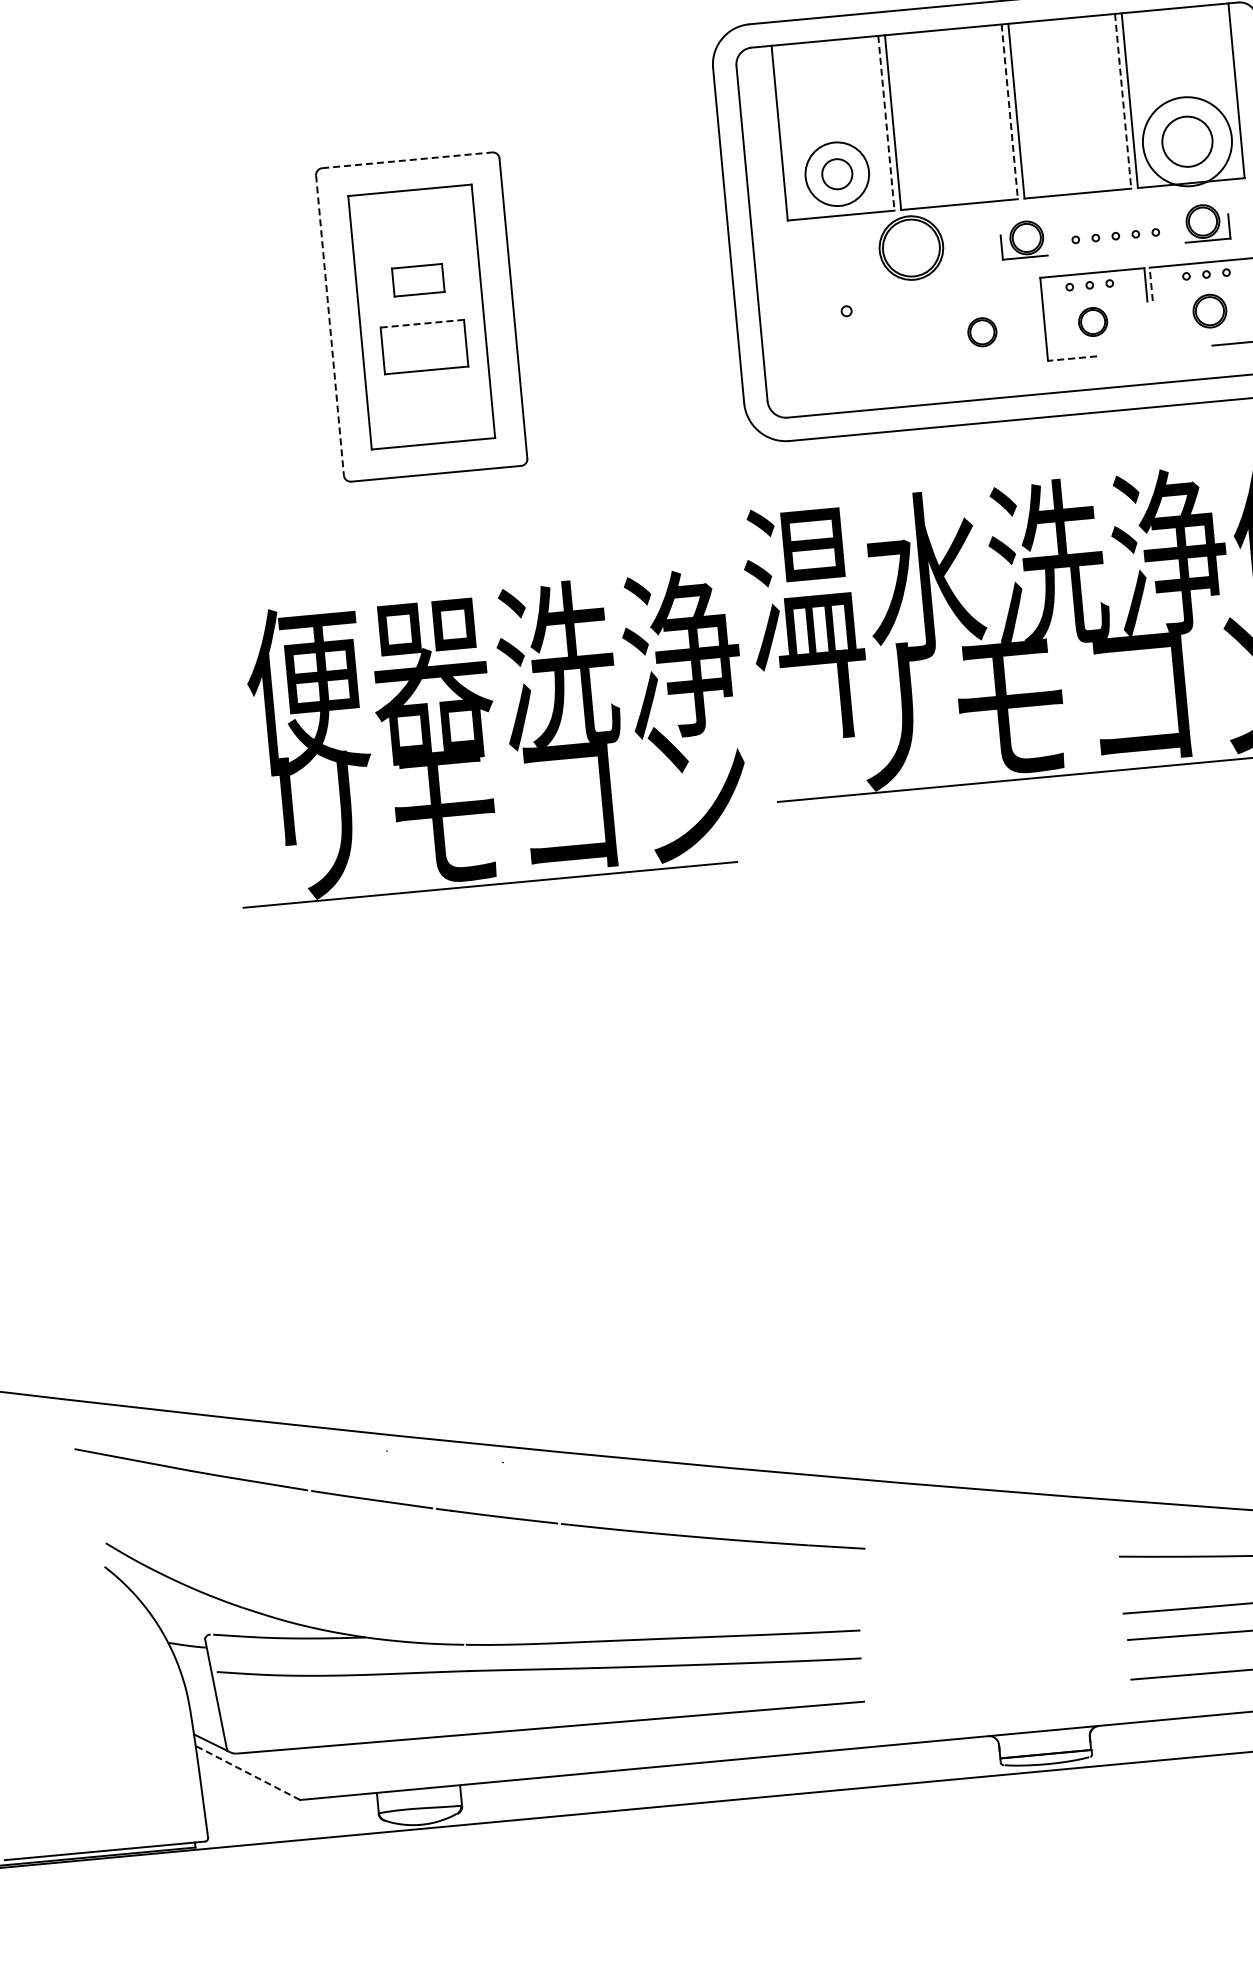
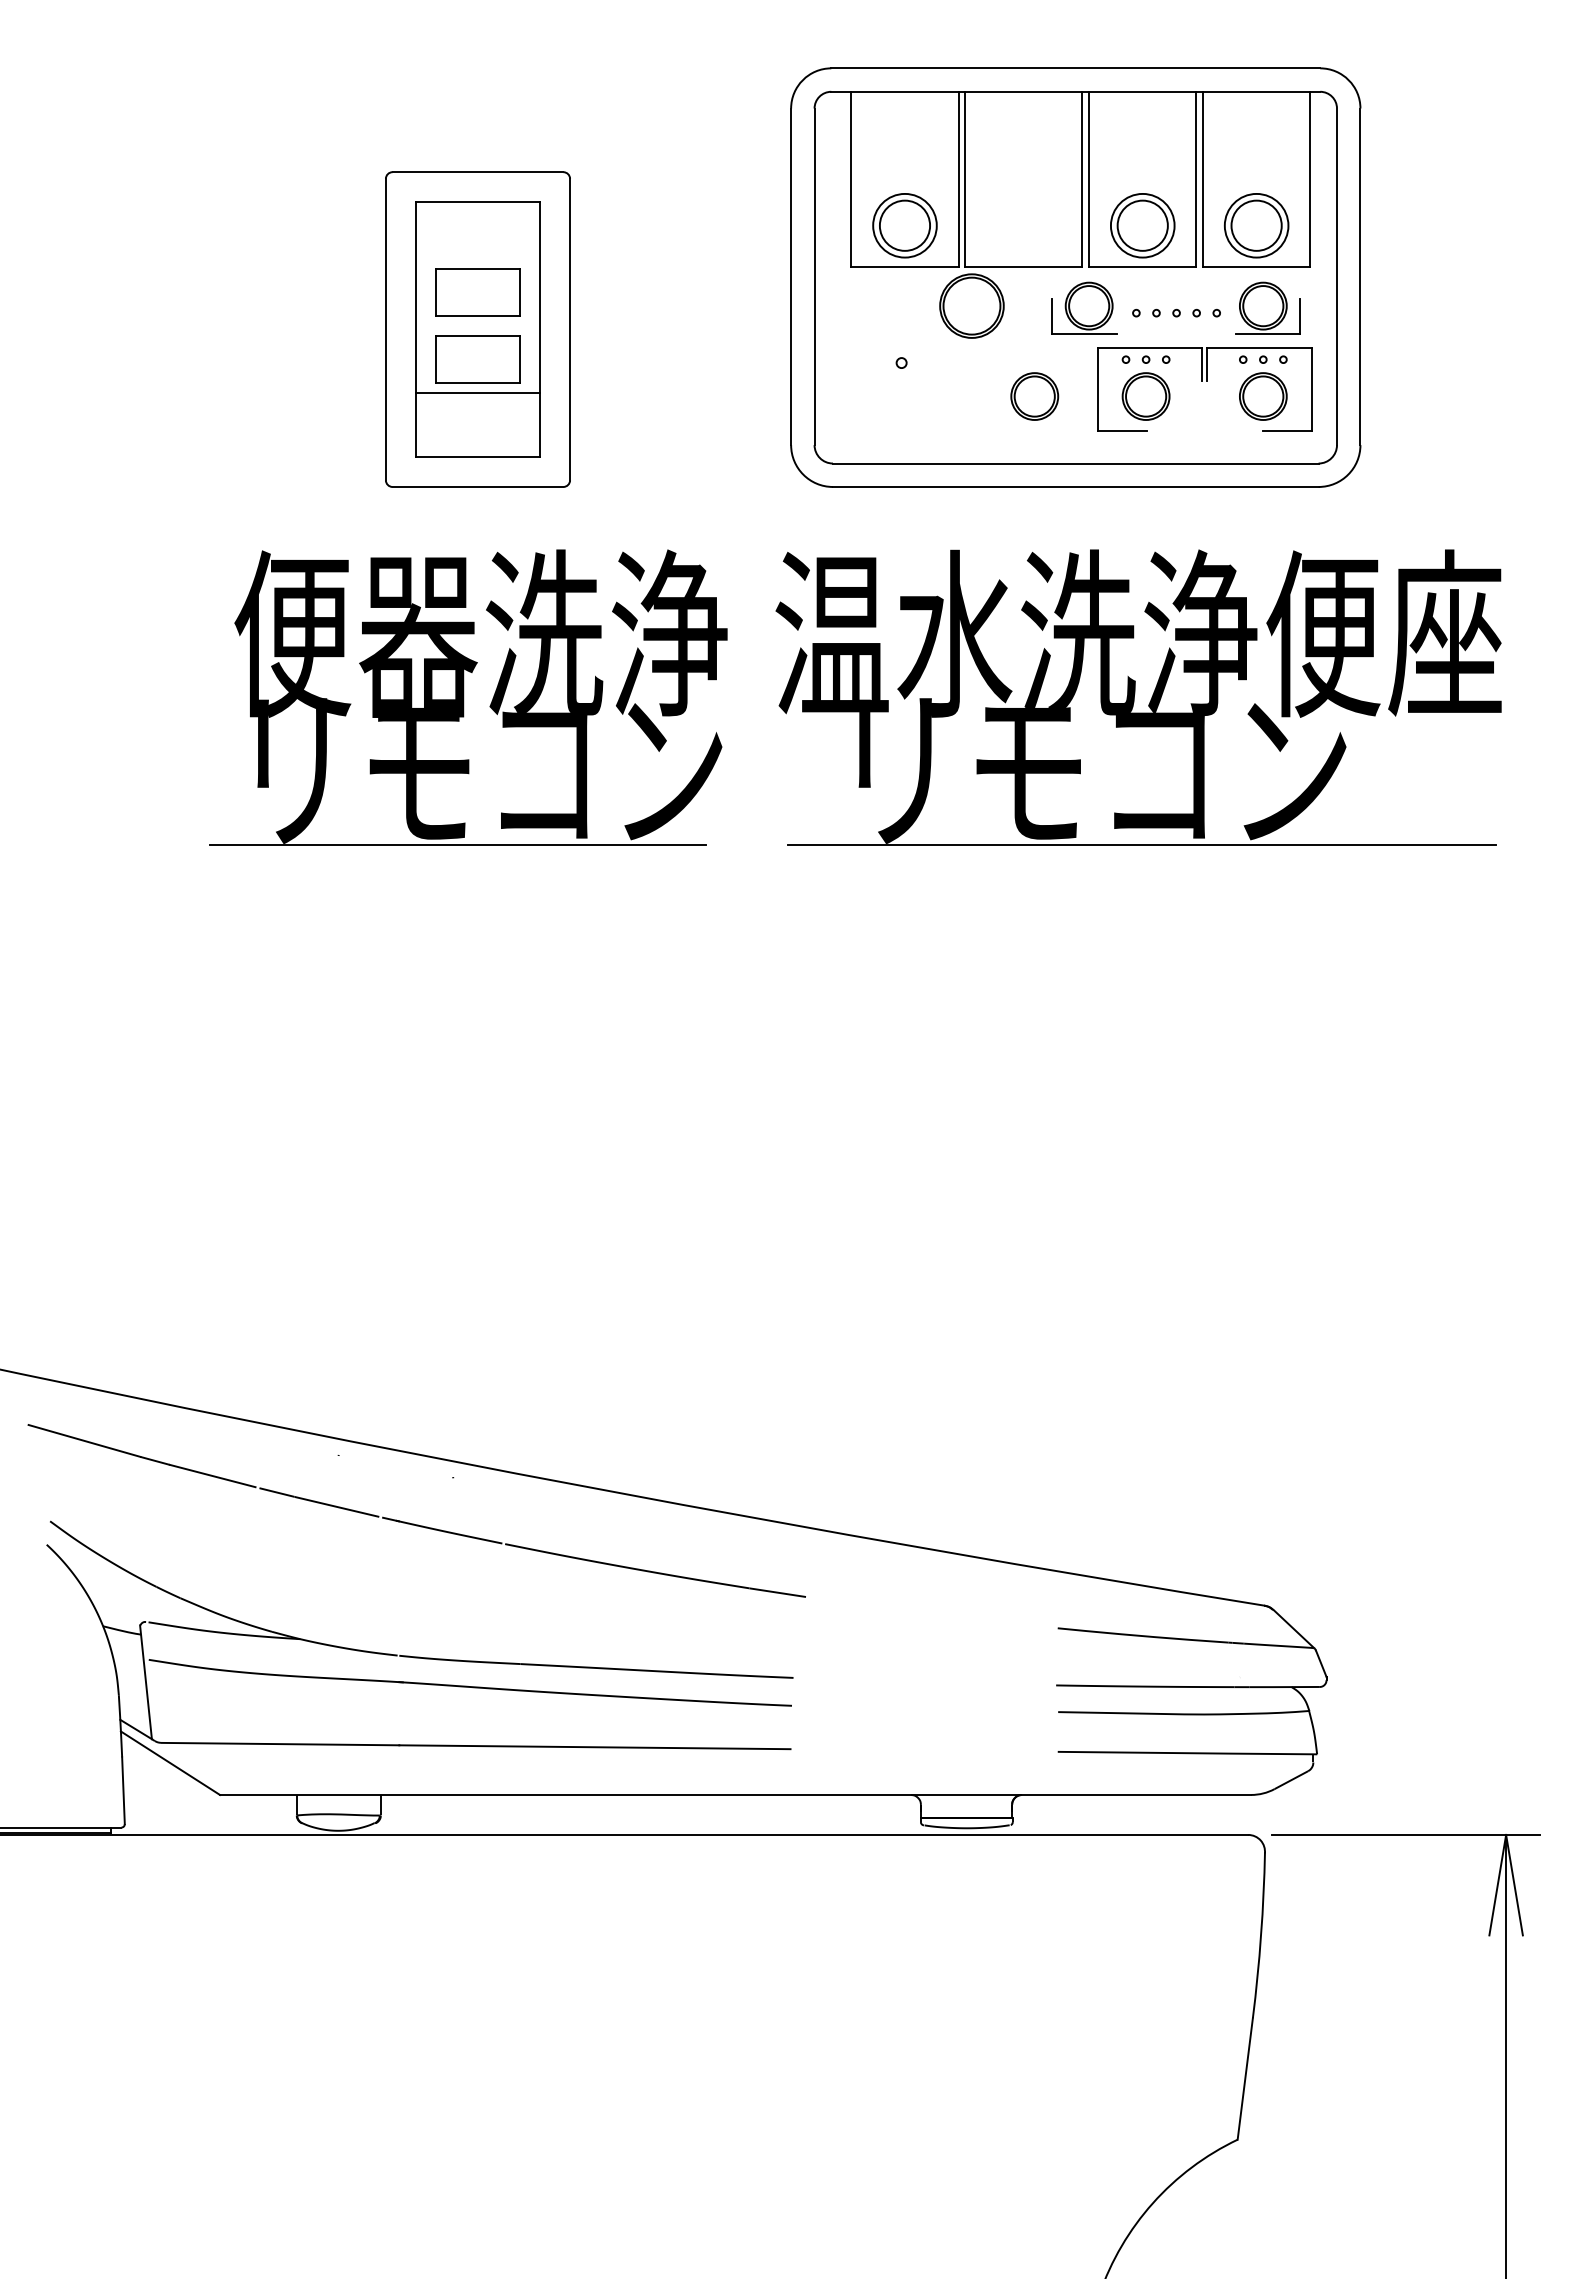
line: (1123, 101) -> (1196, 179), dashed -> solid
line: (1009, 111) -> (1082, 179), dashed -> solid
line: (886, 123) -> (958, 179), dashed -> solid
circle: (1187, 141) -> (1256, 225), size x0.71
part: (1073, 152) -> (1142, 225), added
line: (407, 160) -> (478, 172), dashed -> solid
circle: (836, 174) -> (904, 225), size x1.67
part: (1205, 222) -> (1267, 307), size x1.43
part: (1023, 239) -> (1084, 307), size x1.43
part: (417, 280) -> (477, 292), size x1.67
line: (1151, 284) -> (1207, 364), dashed -> solid
part: (1210, 311) -> (1263, 396), size x1.43
part: (1092, 322) -> (1145, 396), size x1.67
line: (422, 323) -> (478, 336), dashed -> solid
line: (329, 325) -> (385, 329), dashed -> solid
part: (982, 332) -> (1034, 396), size x1.67
line: (1072, 359) -> (1122, 431), dashed -> solid
line: (427, 380) -> (477, 393), added
part: (487, 736) -> (468, 697), moved
line: (248, 1773) -> (170, 1763), dashed -> solid

